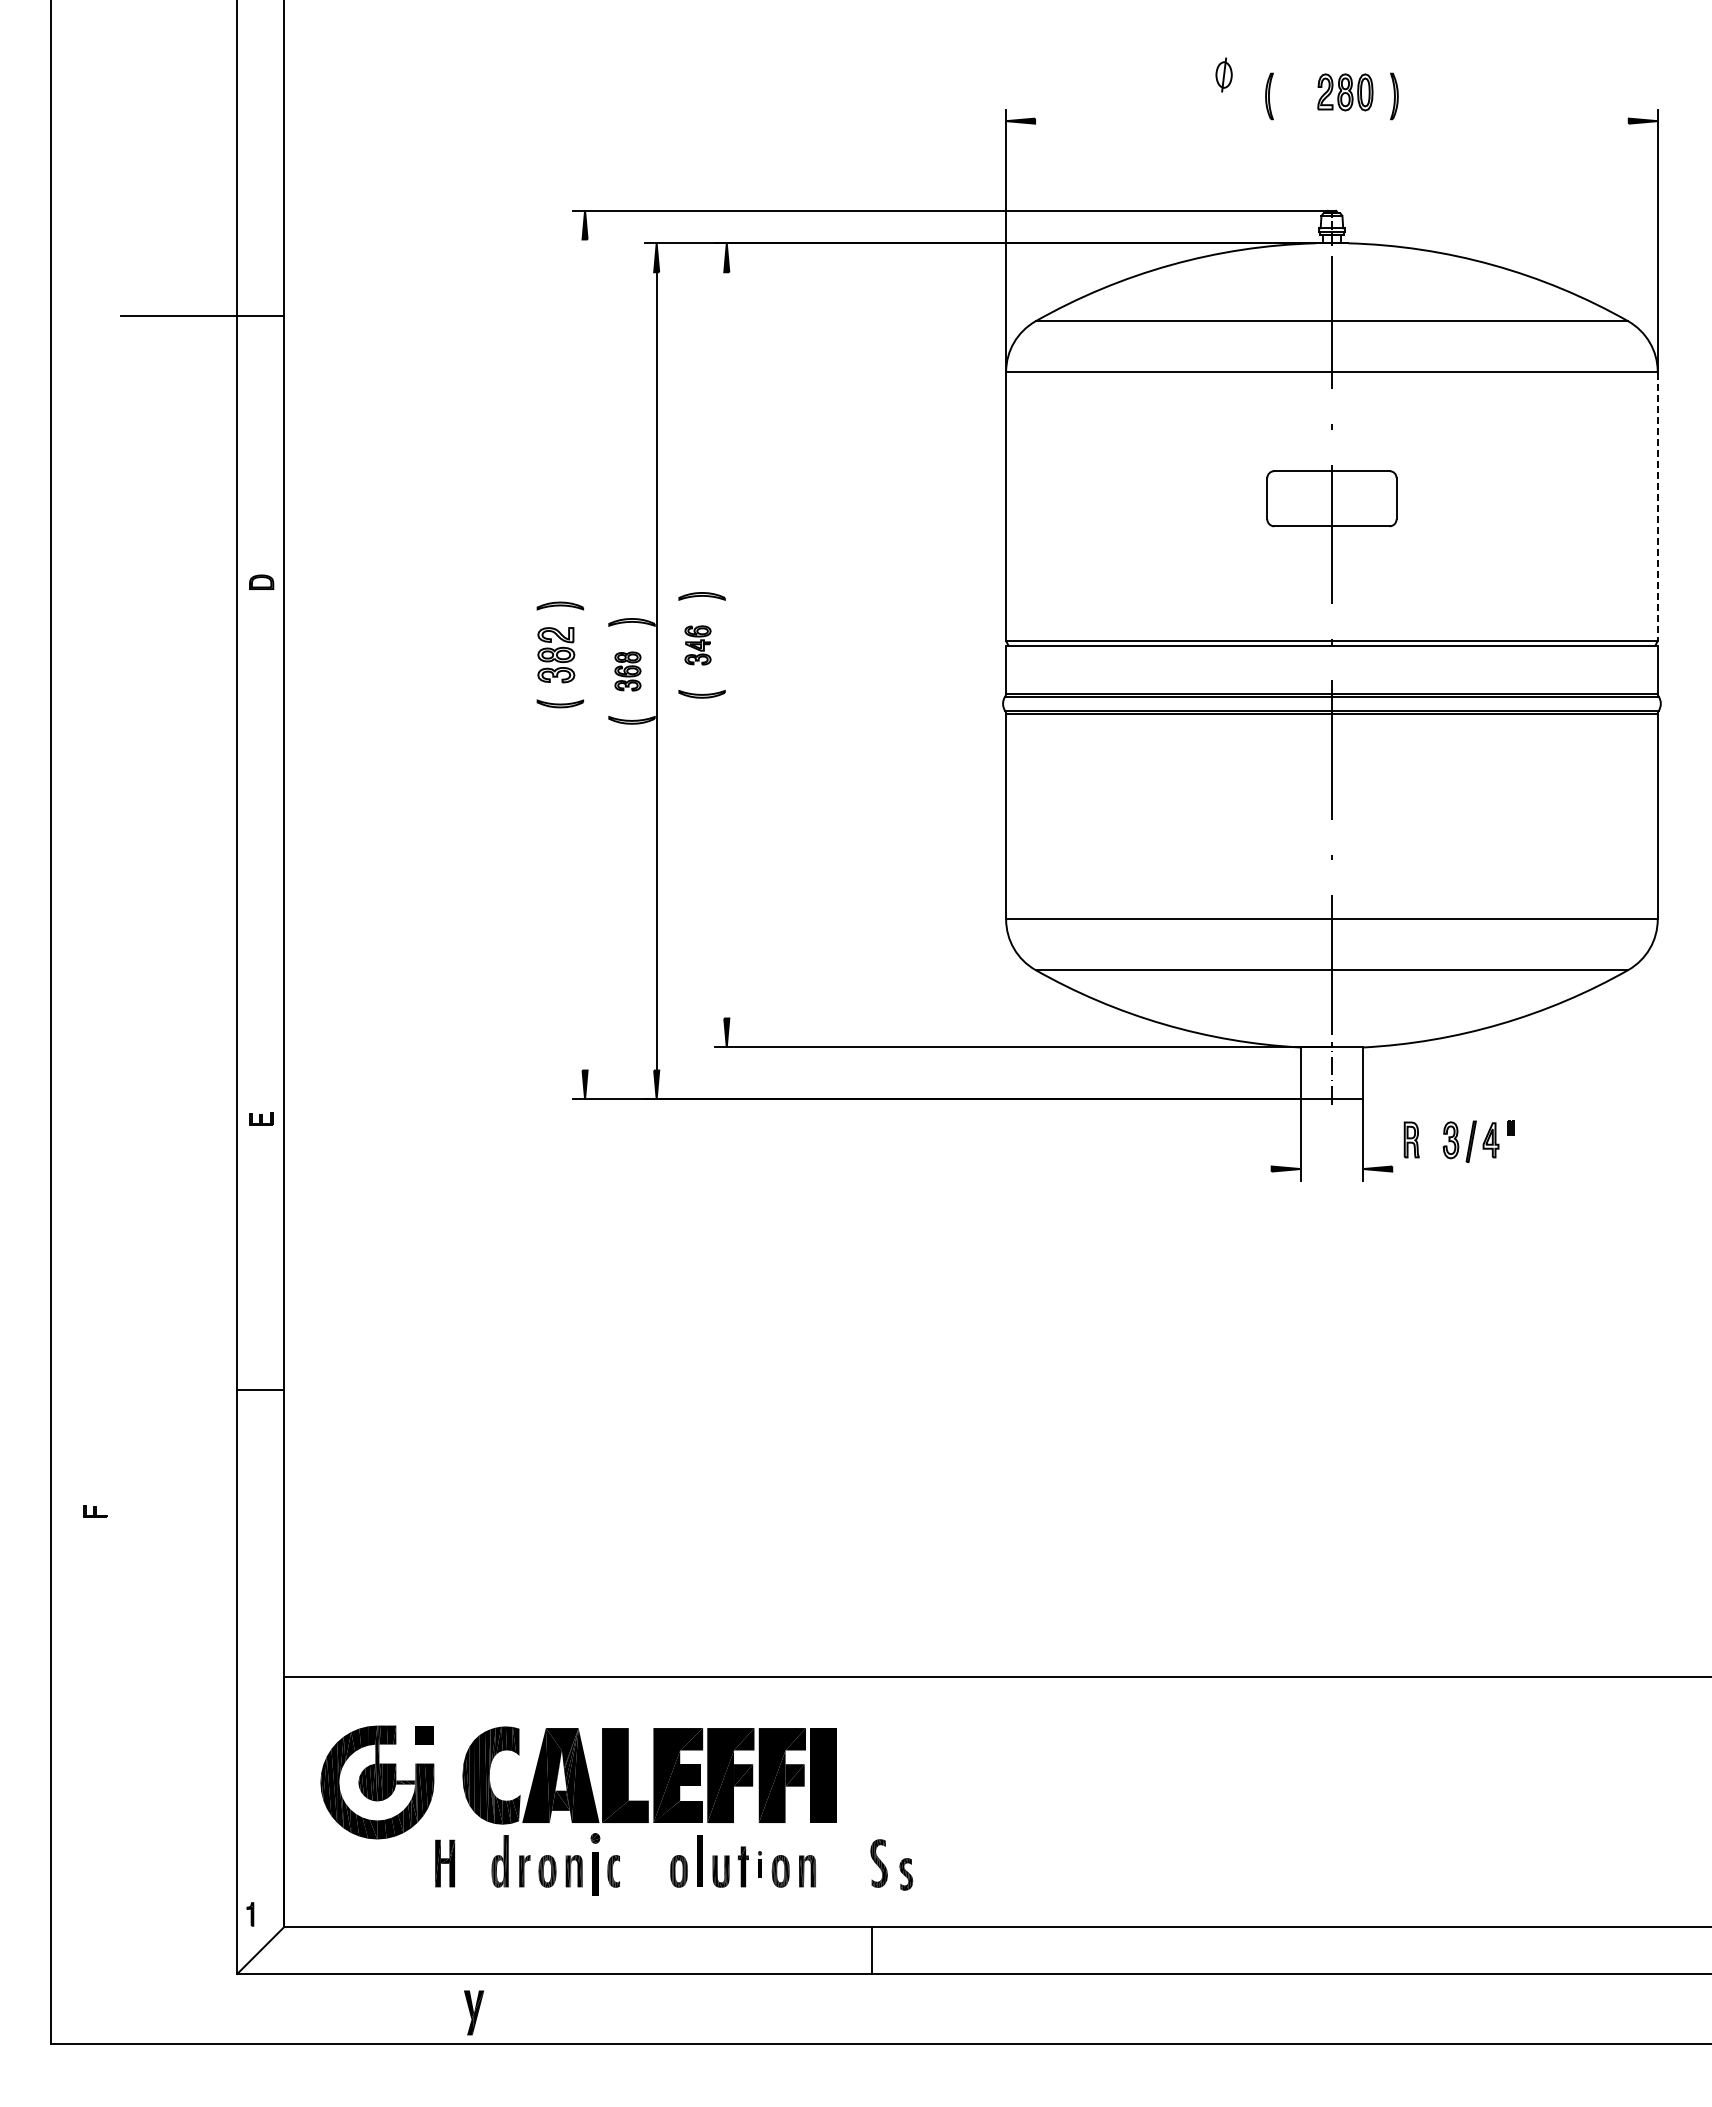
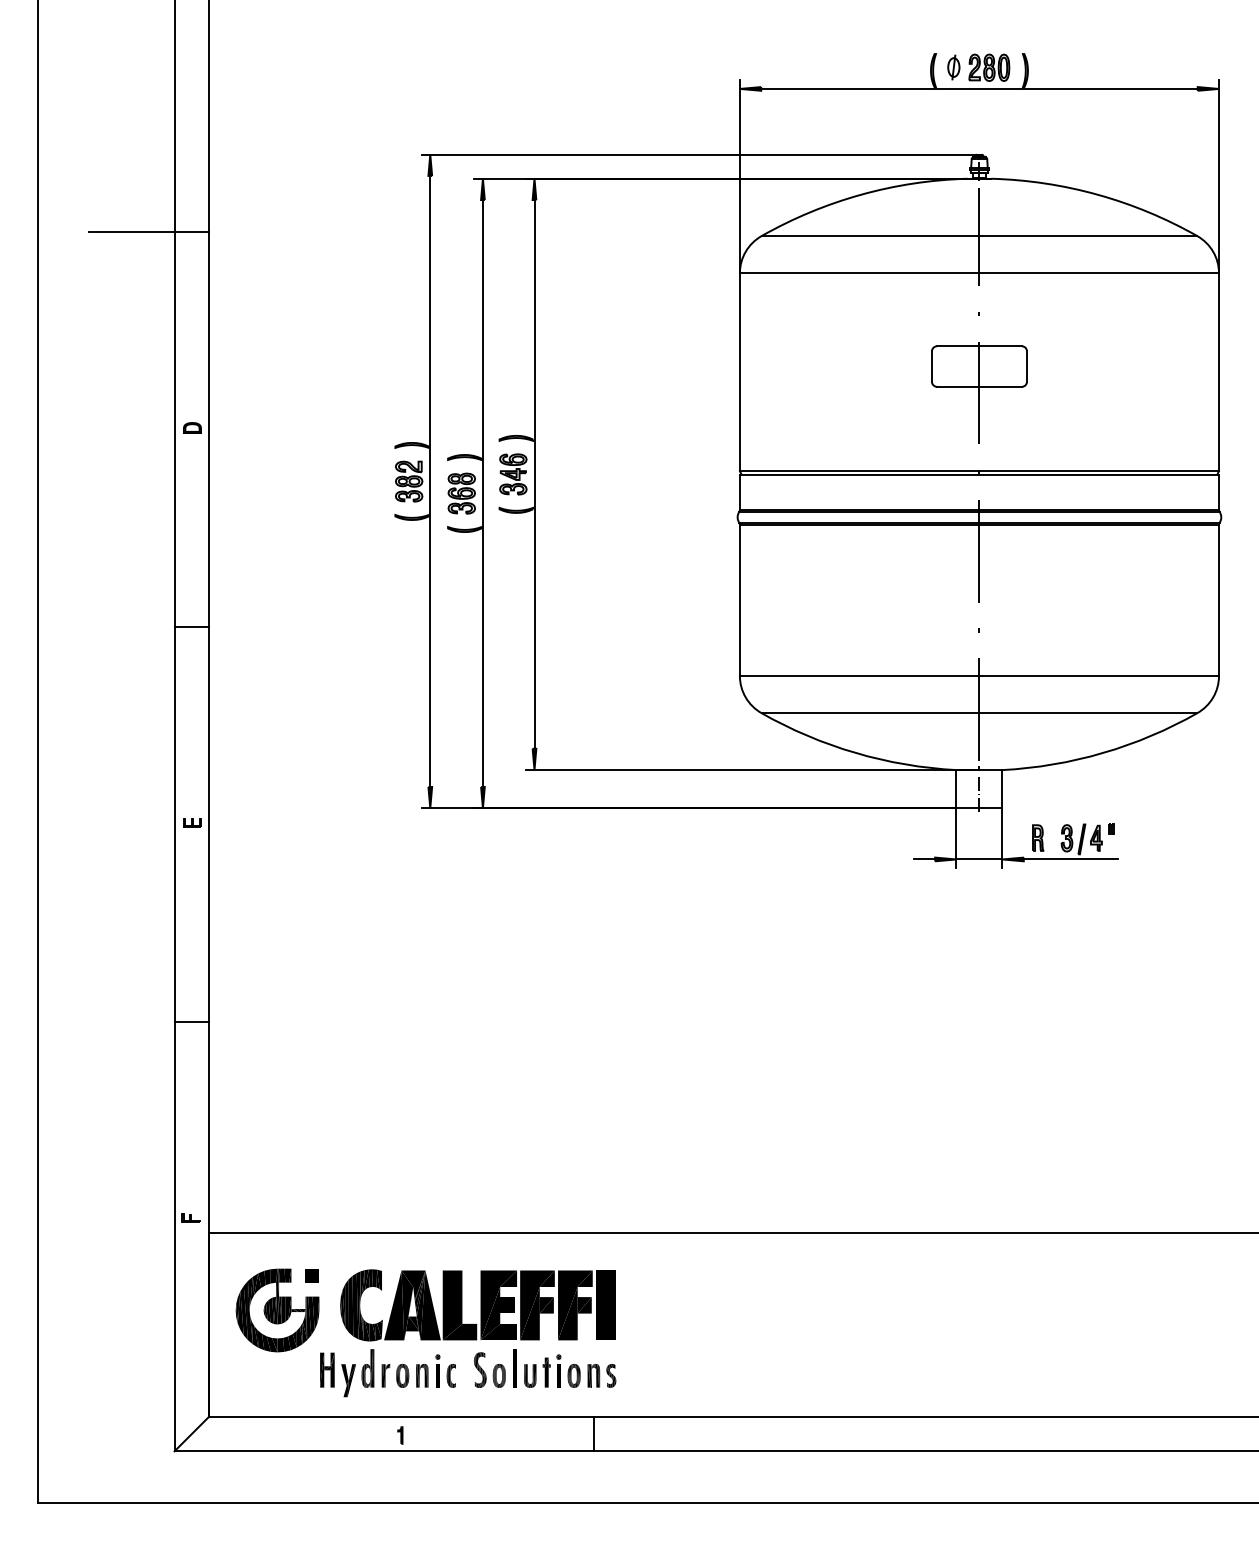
part: (1223, 74) -> (953, 67), moved
line: (1331, 121) -> (979, 89), added
line: (1657, 507) -> (1218, 373), dashed -> solid
part: (697, 645) -> (512, 474), size x1.43
line: (726, 645) -> (534, 474), added
line: (585, 654) -> (430, 481), added
part: (627, 671) -> (461, 493), size x1.43
line: (260, 853) -> (191, 627), added
line: (1256, 1169) -> (923, 859), added
line: (1331, 1169) -> (979, 859), added
line: (1456, 1169) -> (1071, 859), added
part: (95, 1511) -> (190, 1217), moved
part: (878, 1863) -> (479, 1370), moved
part: (595, 1864) -> (437, 1370), size x0.71
part: (759, 1864) -> (558, 1370), size x1.67
part: (906, 1874) -> (611, 1375), moved
part: (250, 1914) -> (400, 1435), moved
line: (872, 1950) -> (593, 1434), moved
part: (474, 2012) -> (348, 1380), moved

